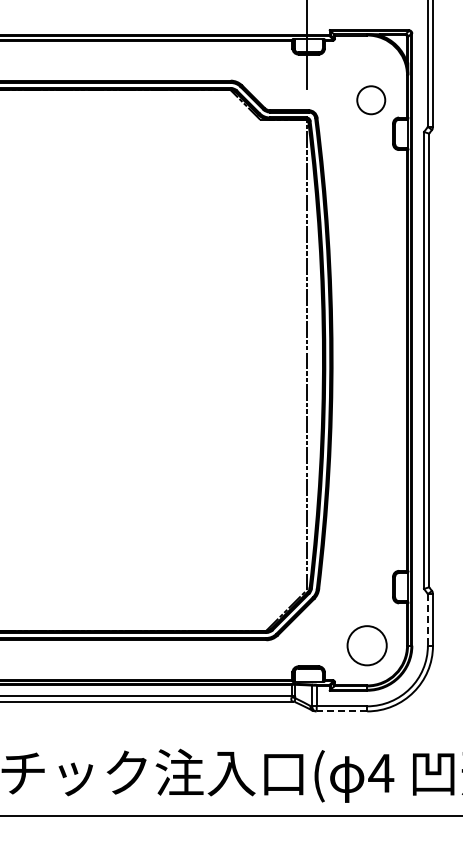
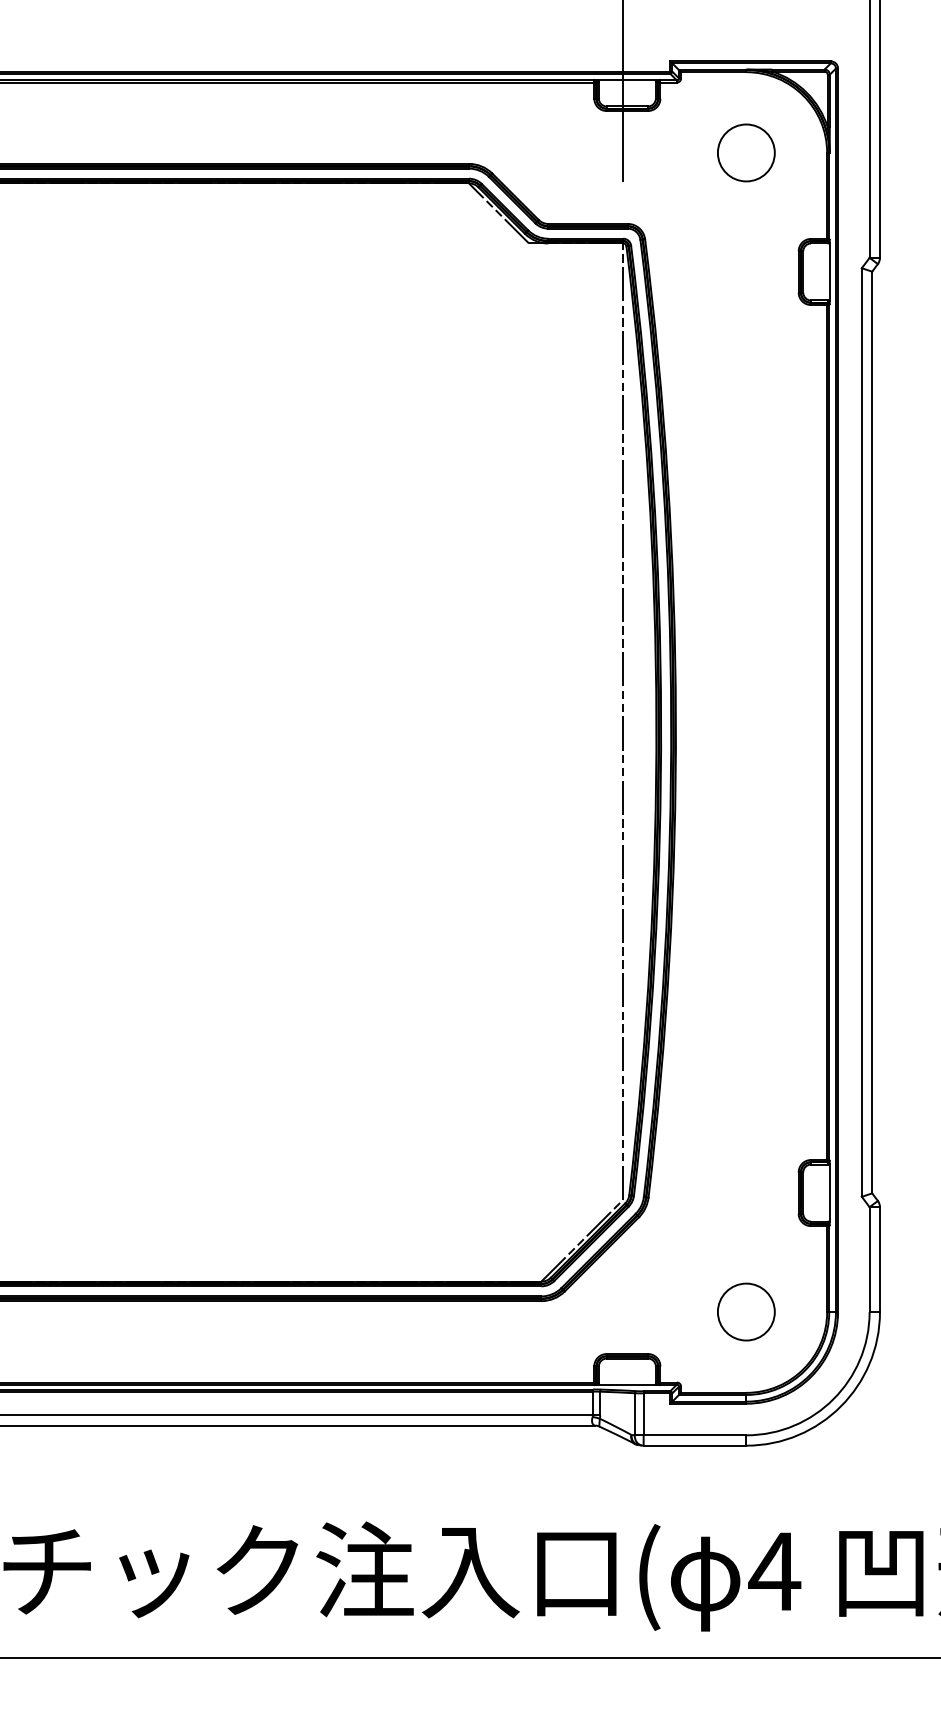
circle: (371, 100) -> (746, 153), moved
line: (427, 619) -> (868, 1258), dashed -> solid
circle: (367, 645) -> (746, 1311), size x0.71
line: (341, 711) -> (694, 1445), dashed -> solid

